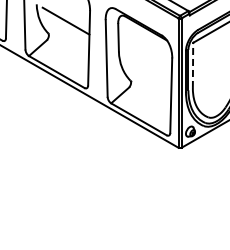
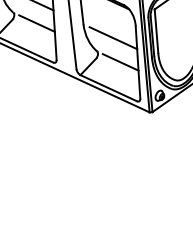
line: (70, 46) -> (36, 23), added
line: (193, 64) -> (156, 30), dashed -> solid
line: (147, 68) -> (112, 38), added
line: (153, 93) -> (120, 61), added

